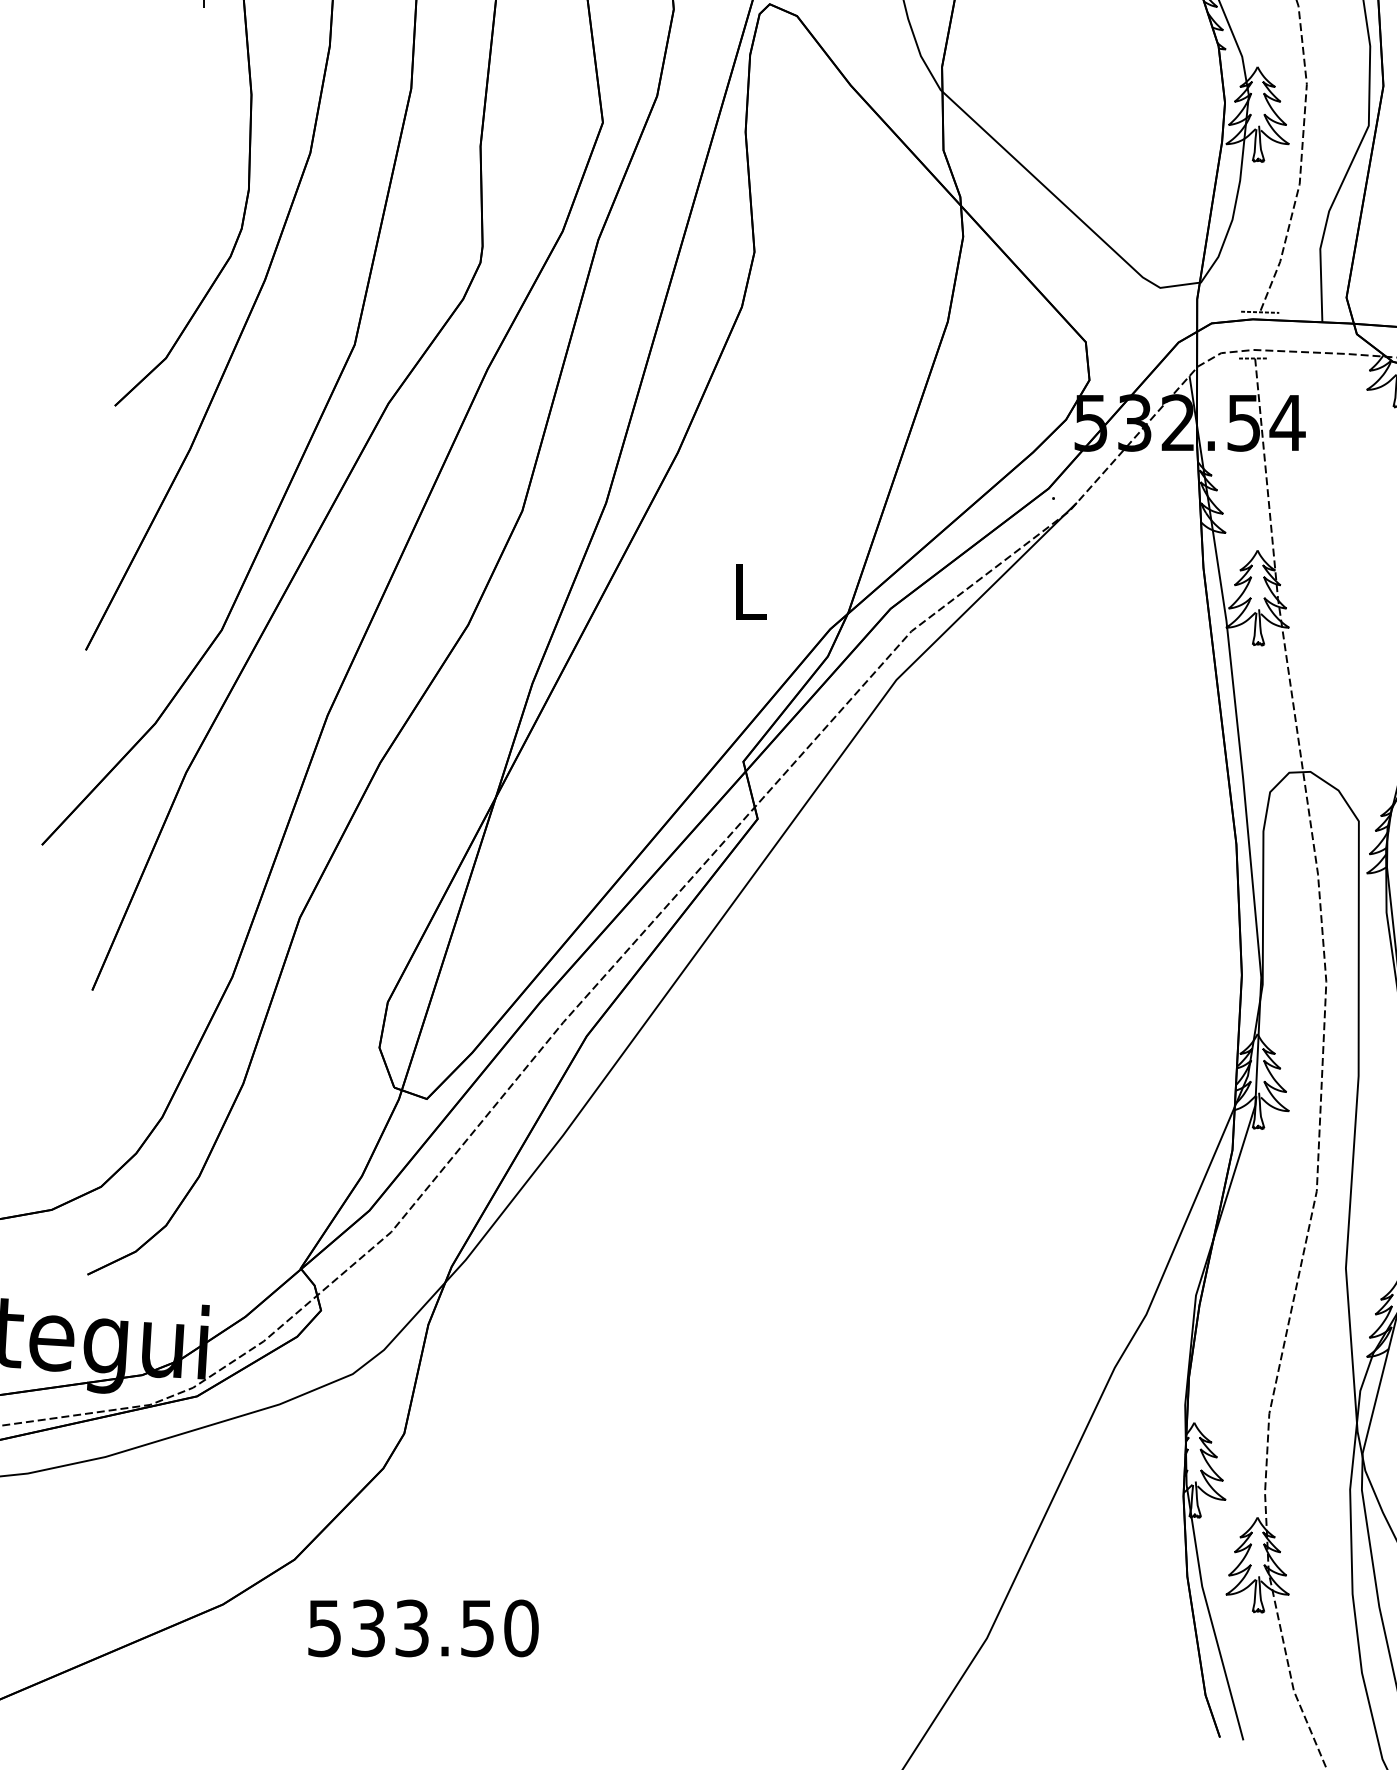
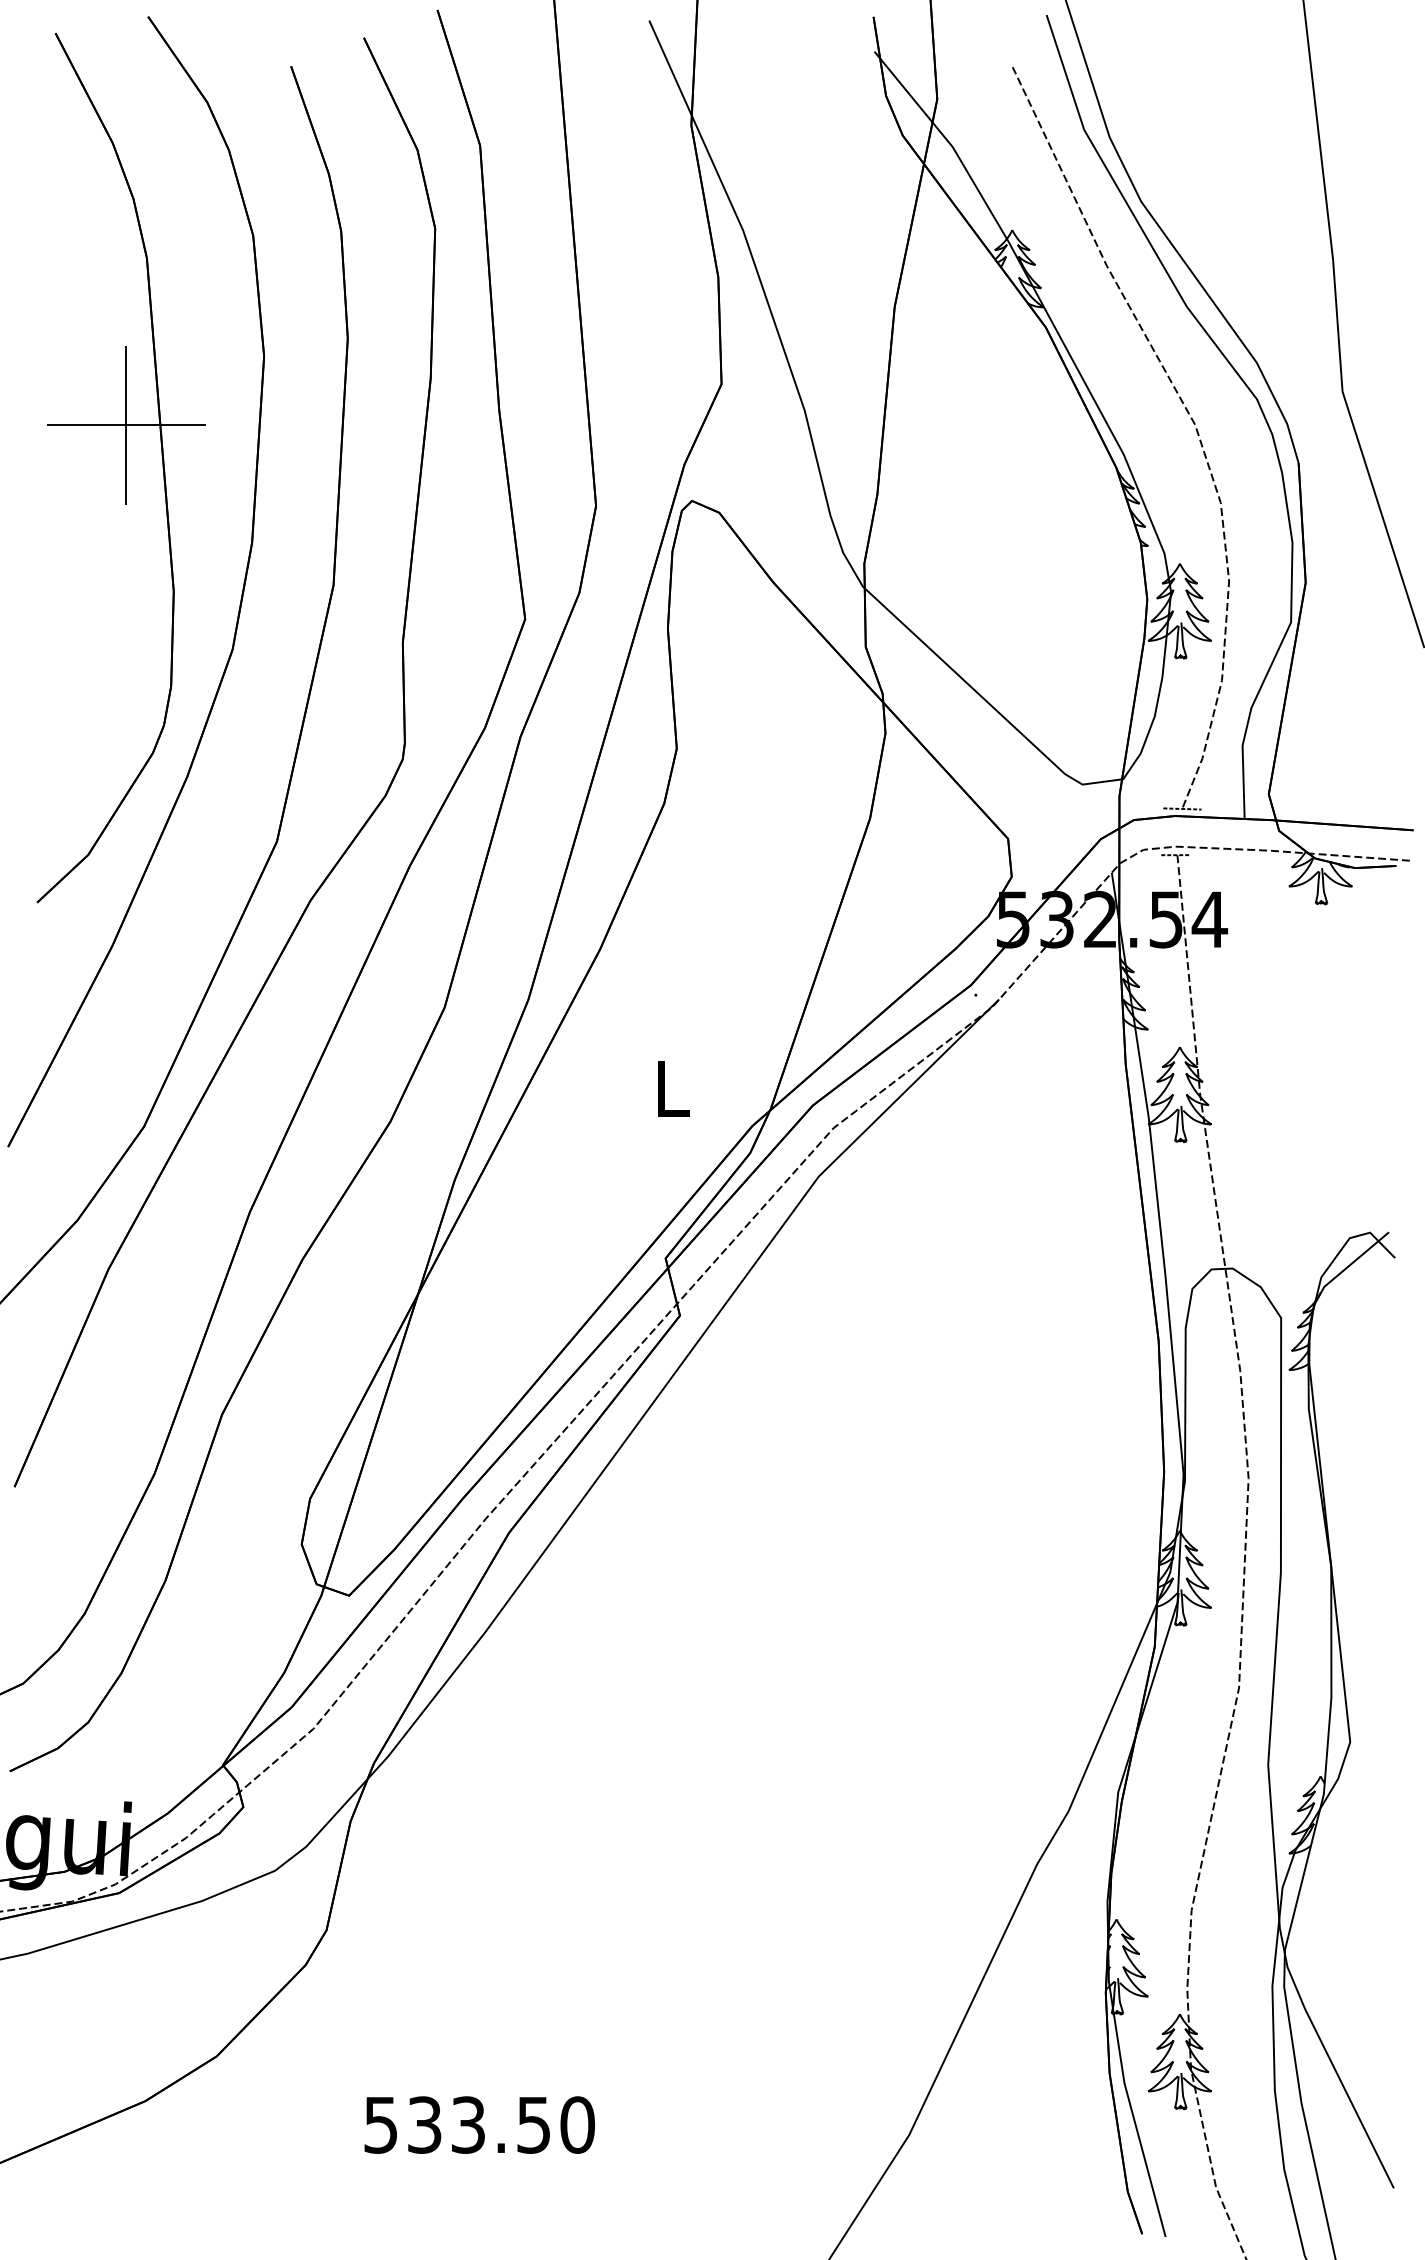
text: (423, 1627) -> (479, 2124), moved

